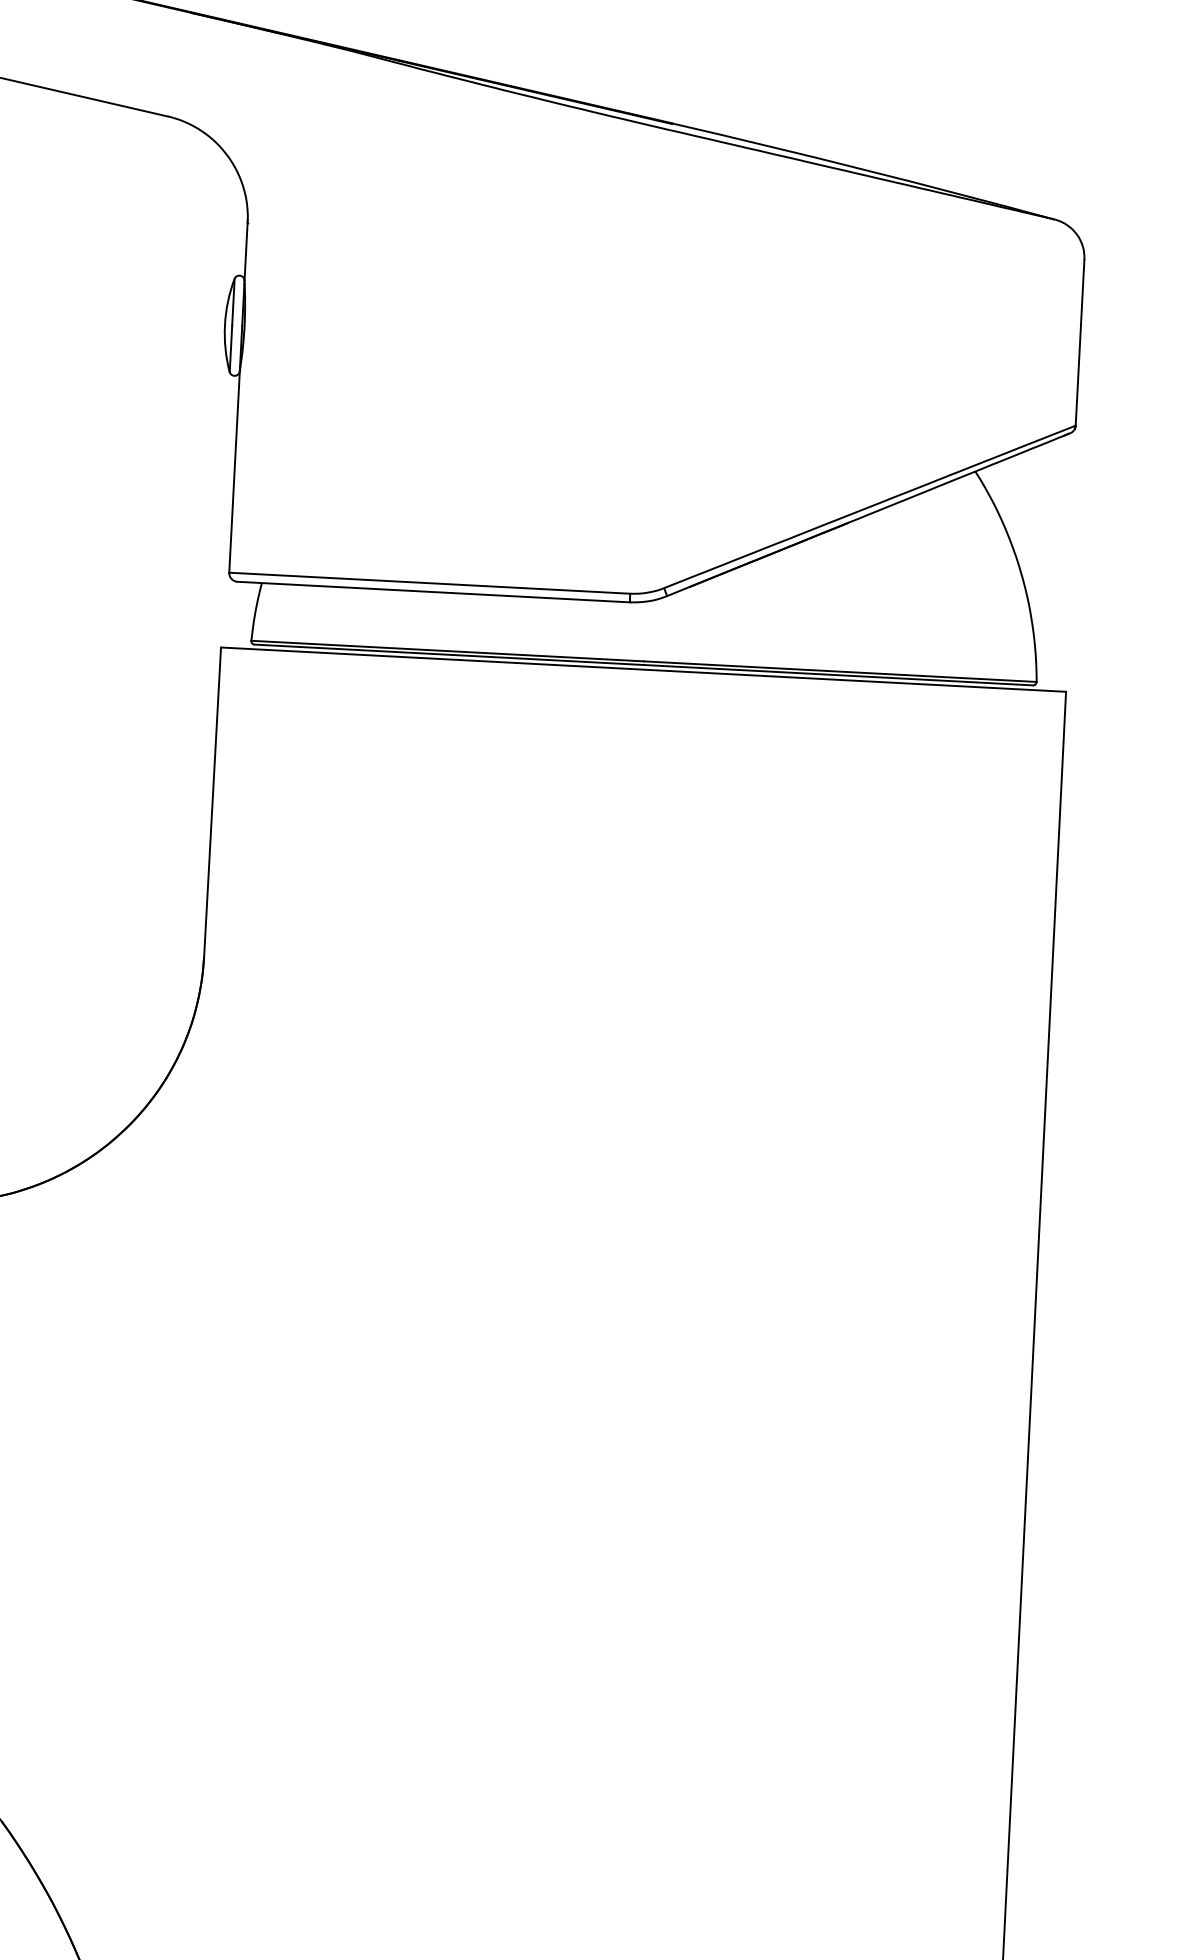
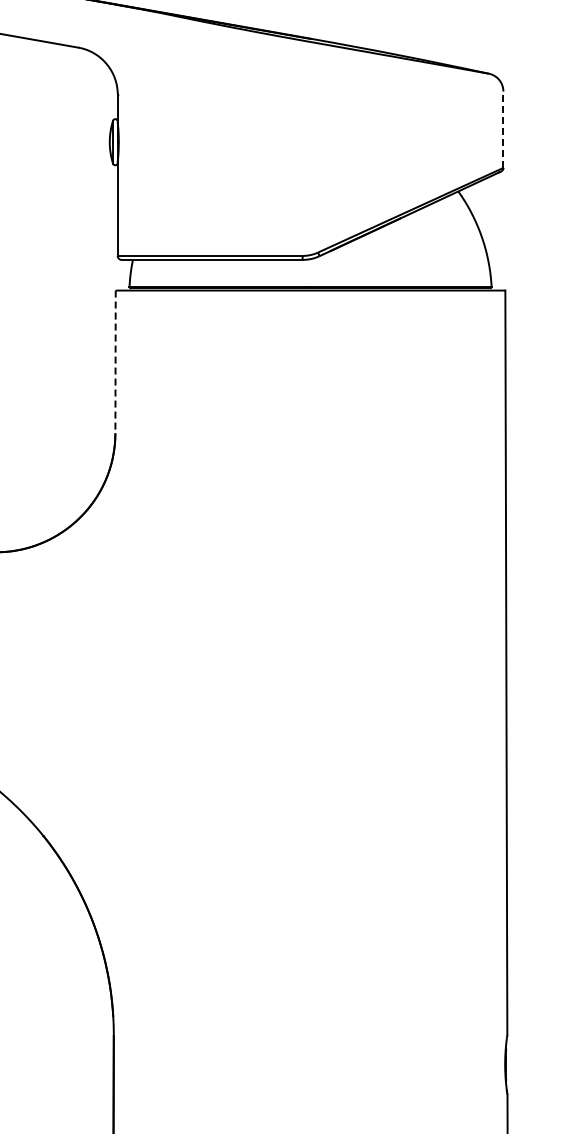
line: (1080, 342) -> (503, 129), solid -> dashed
line: (212, 803) -> (115, 362), solid -> dashed

